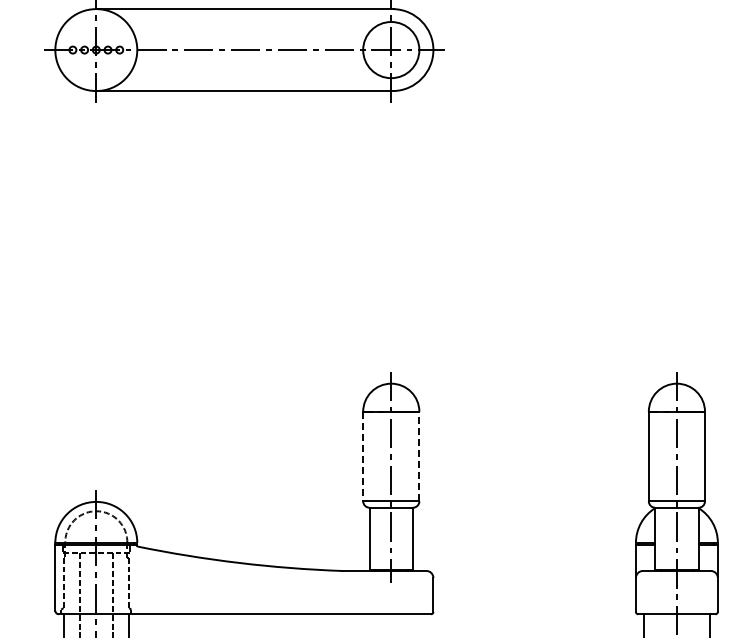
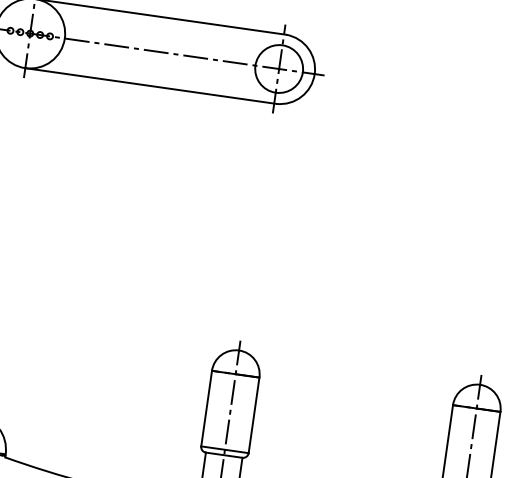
line: (363, 456) -> (206, 408), dashed -> solid
line: (419, 456) -> (254, 415), dashed -> solid

